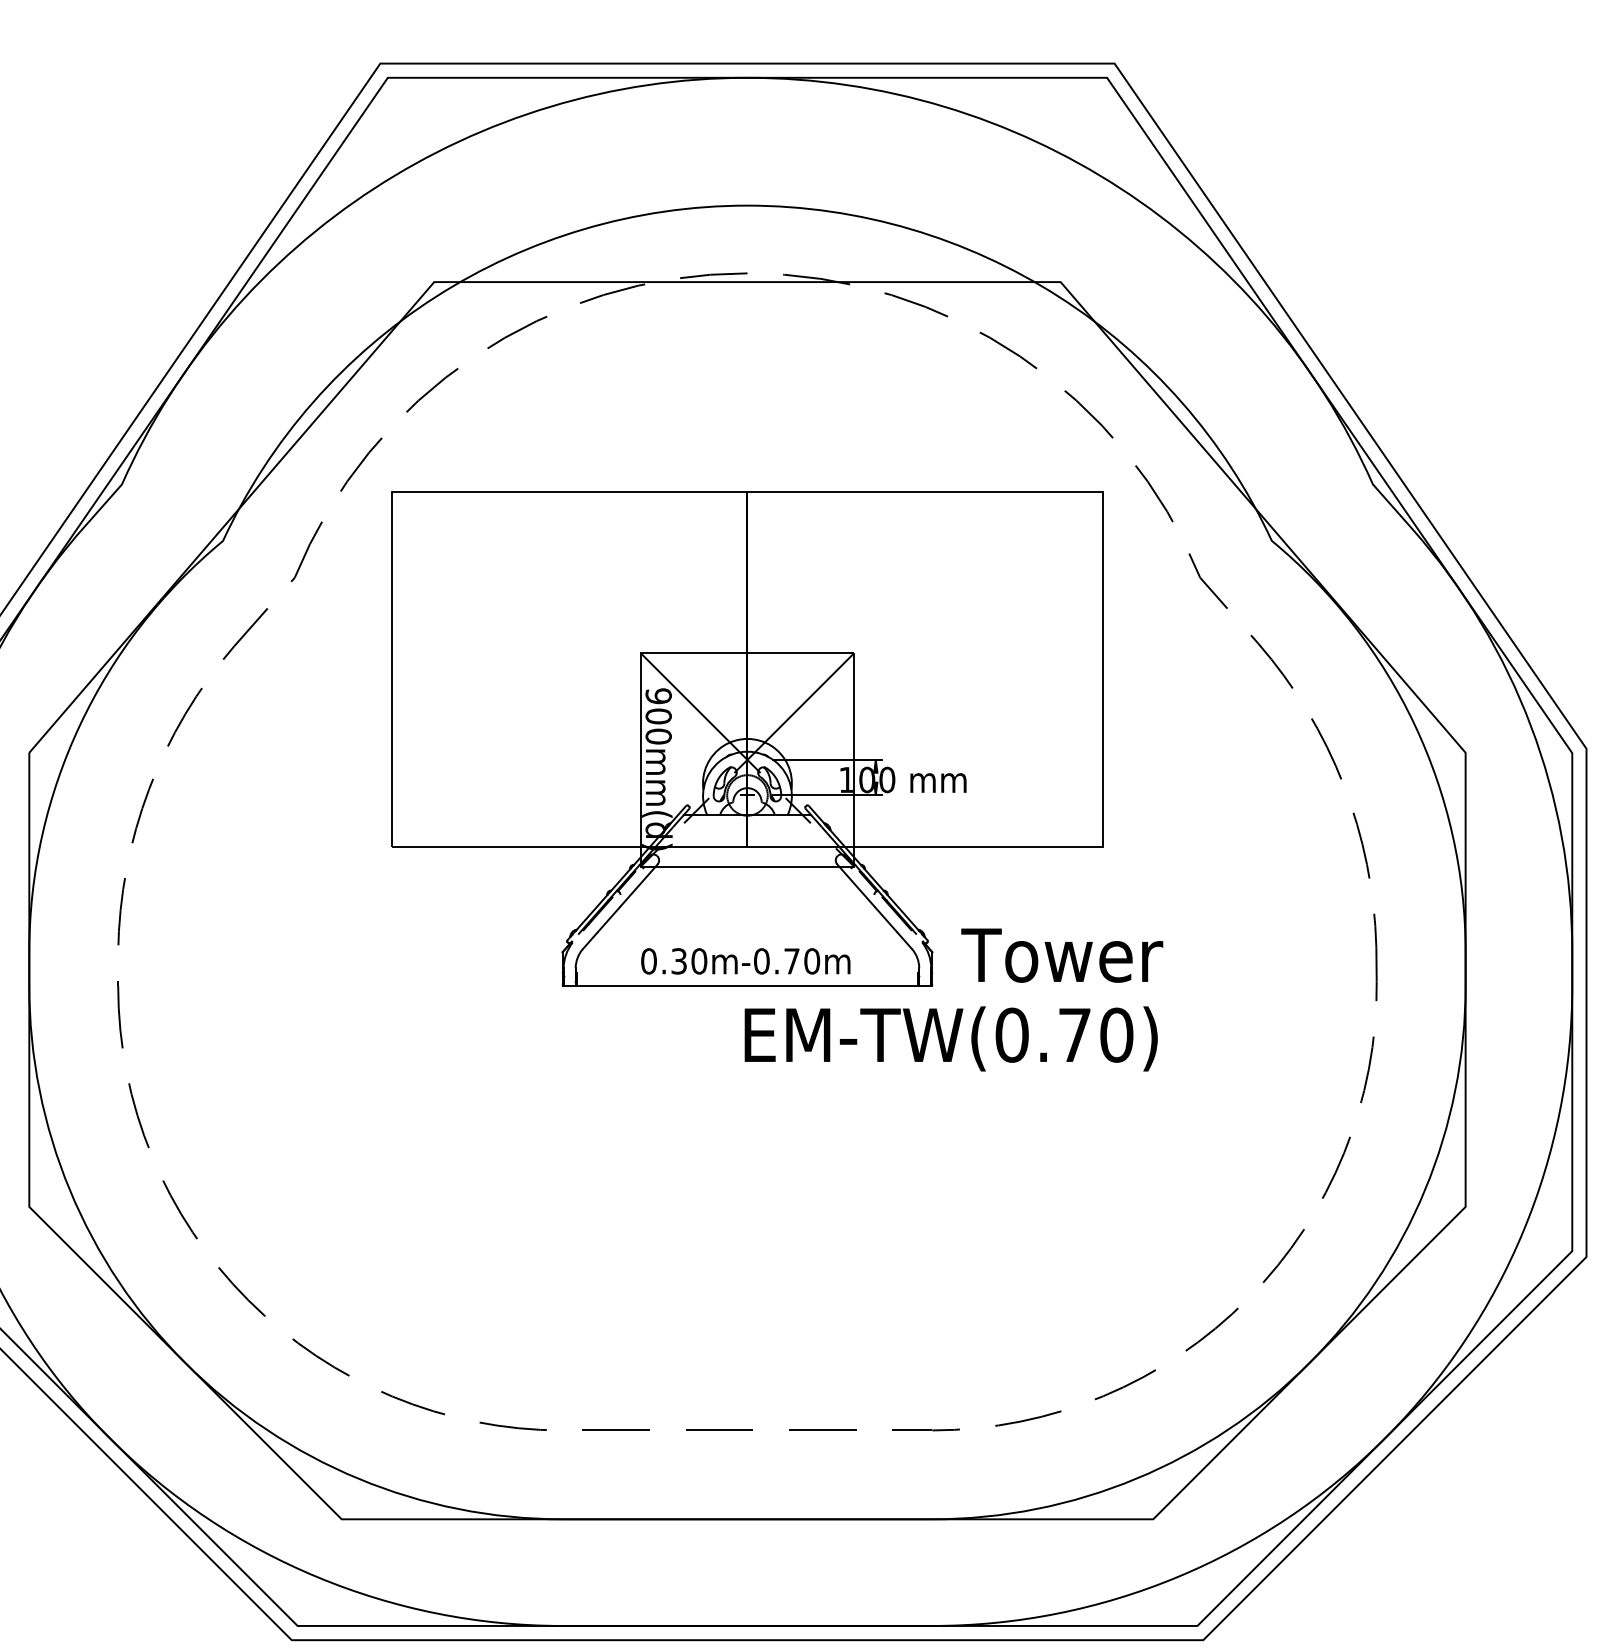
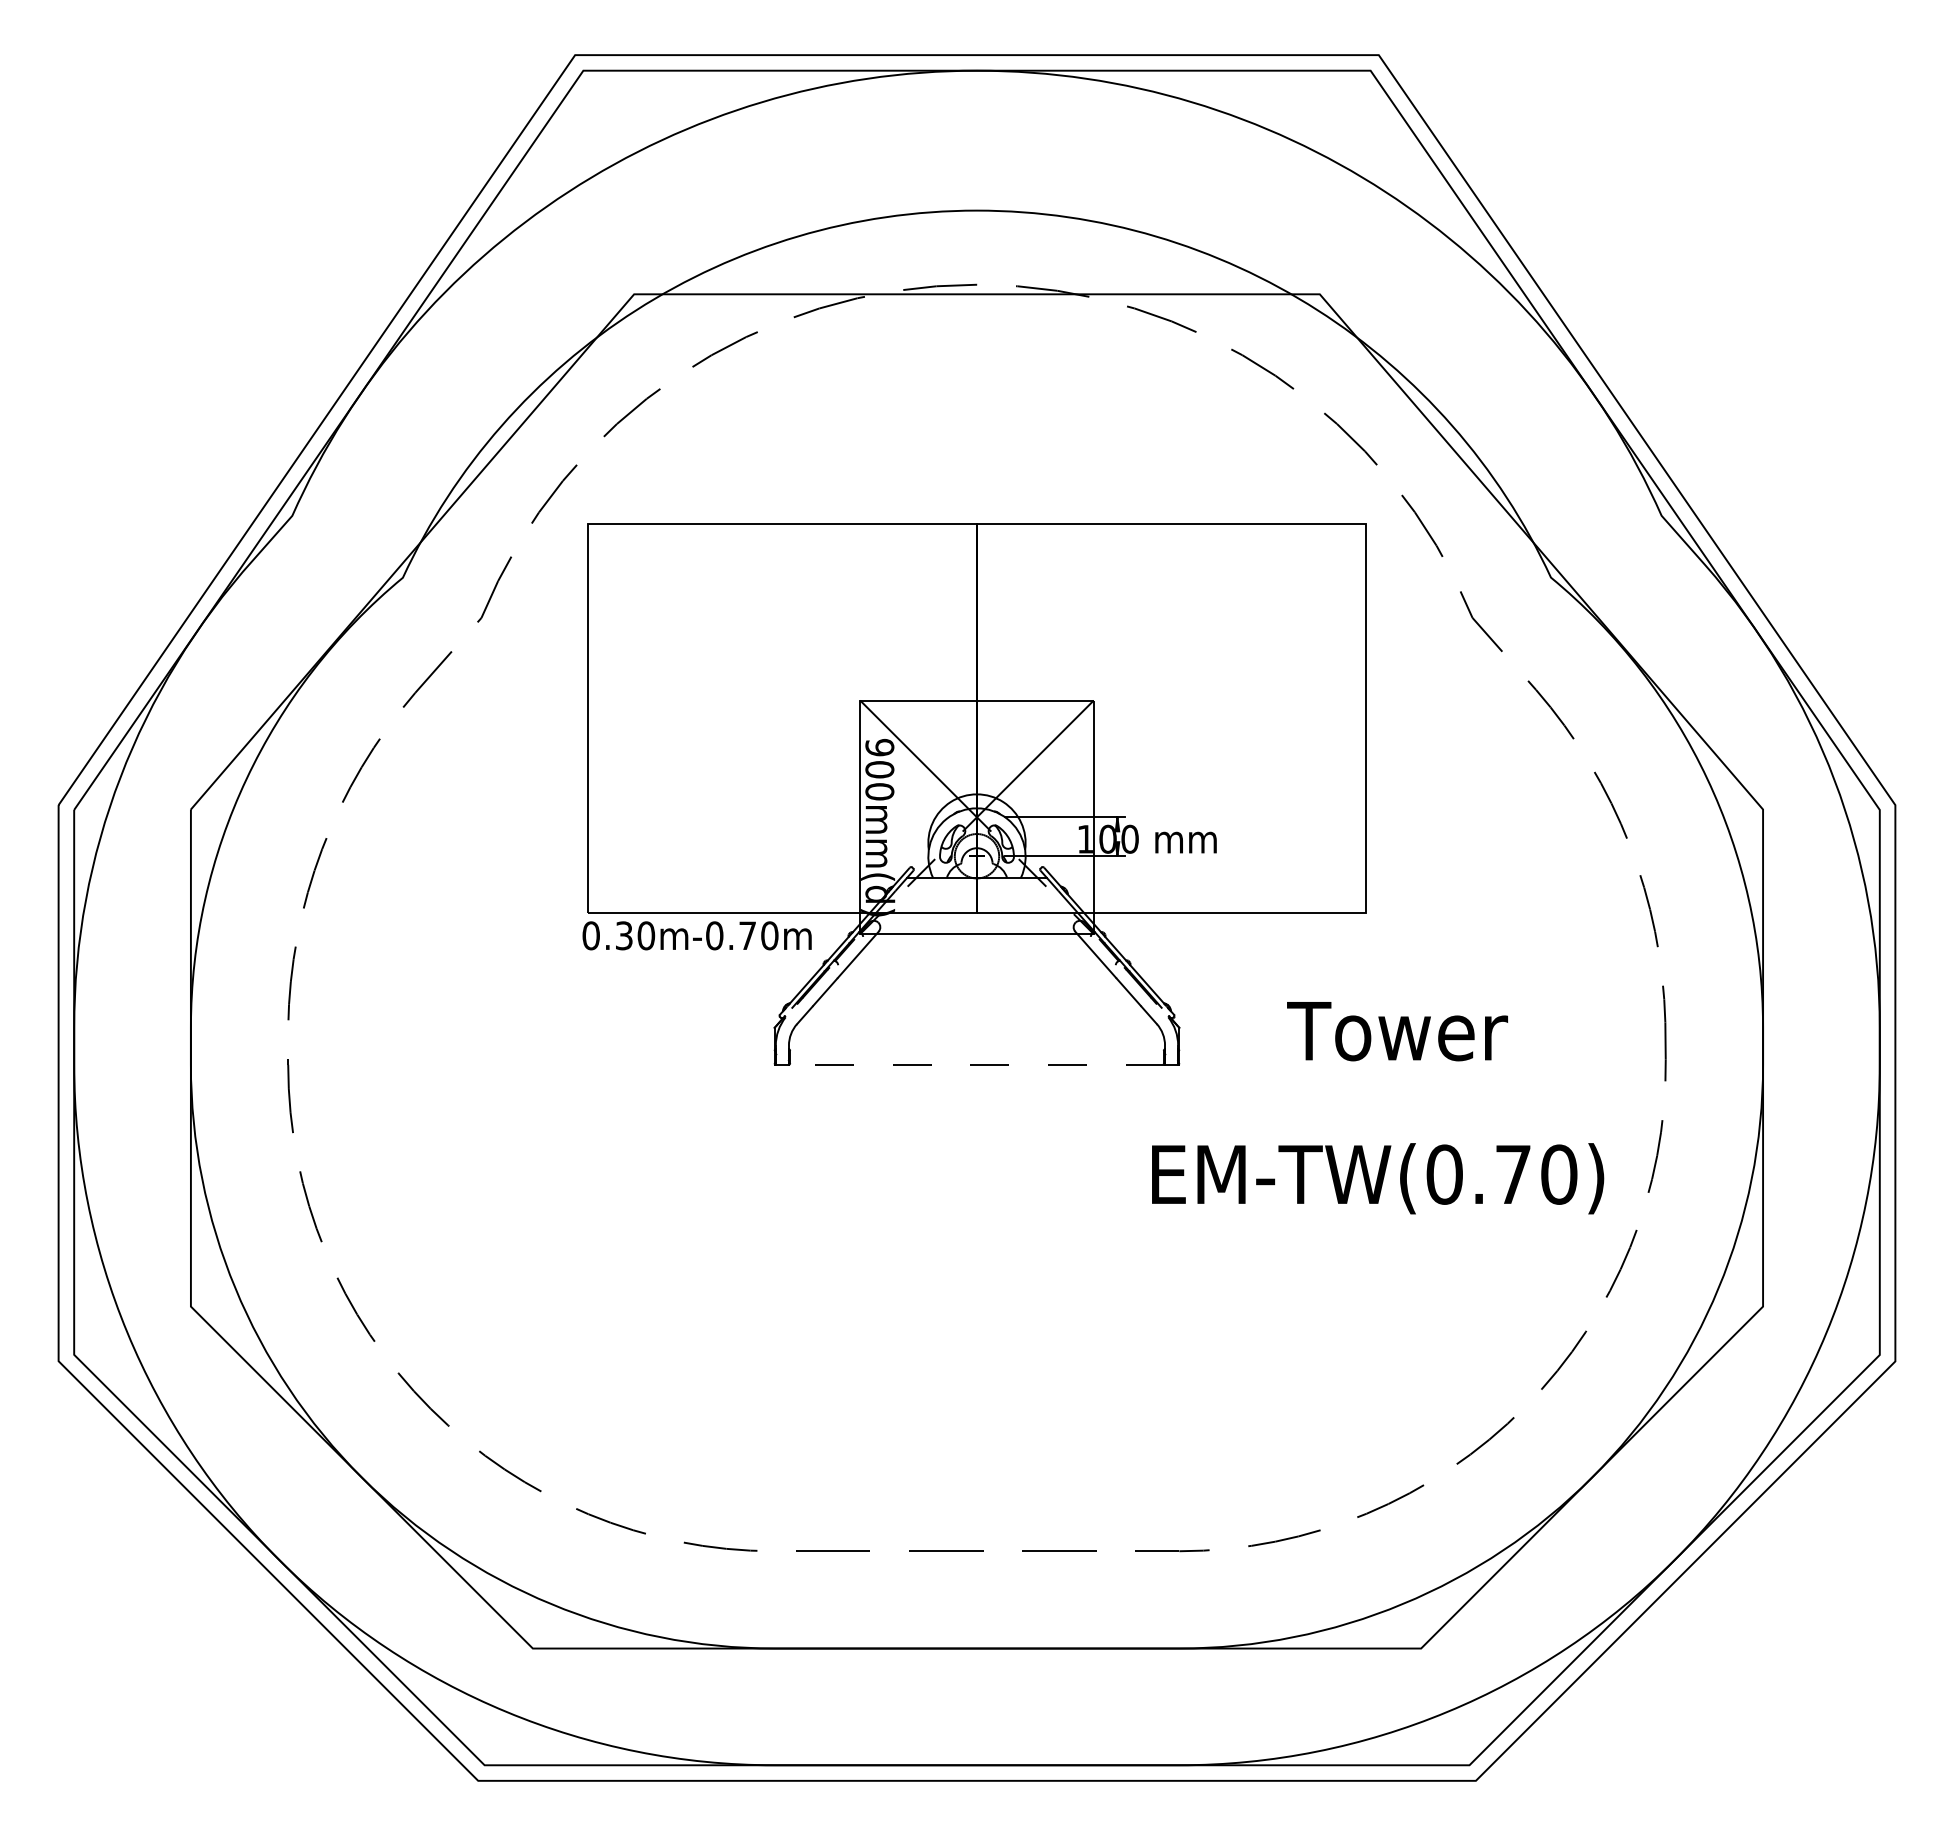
text: (1062, 955) -> (1397, 1031), moved
text: (745, 961) -> (696, 935), moved
line: (747, 985) -> (976, 1064), solid -> dashed
text: (951, 1038) -> (1378, 1178), moved

